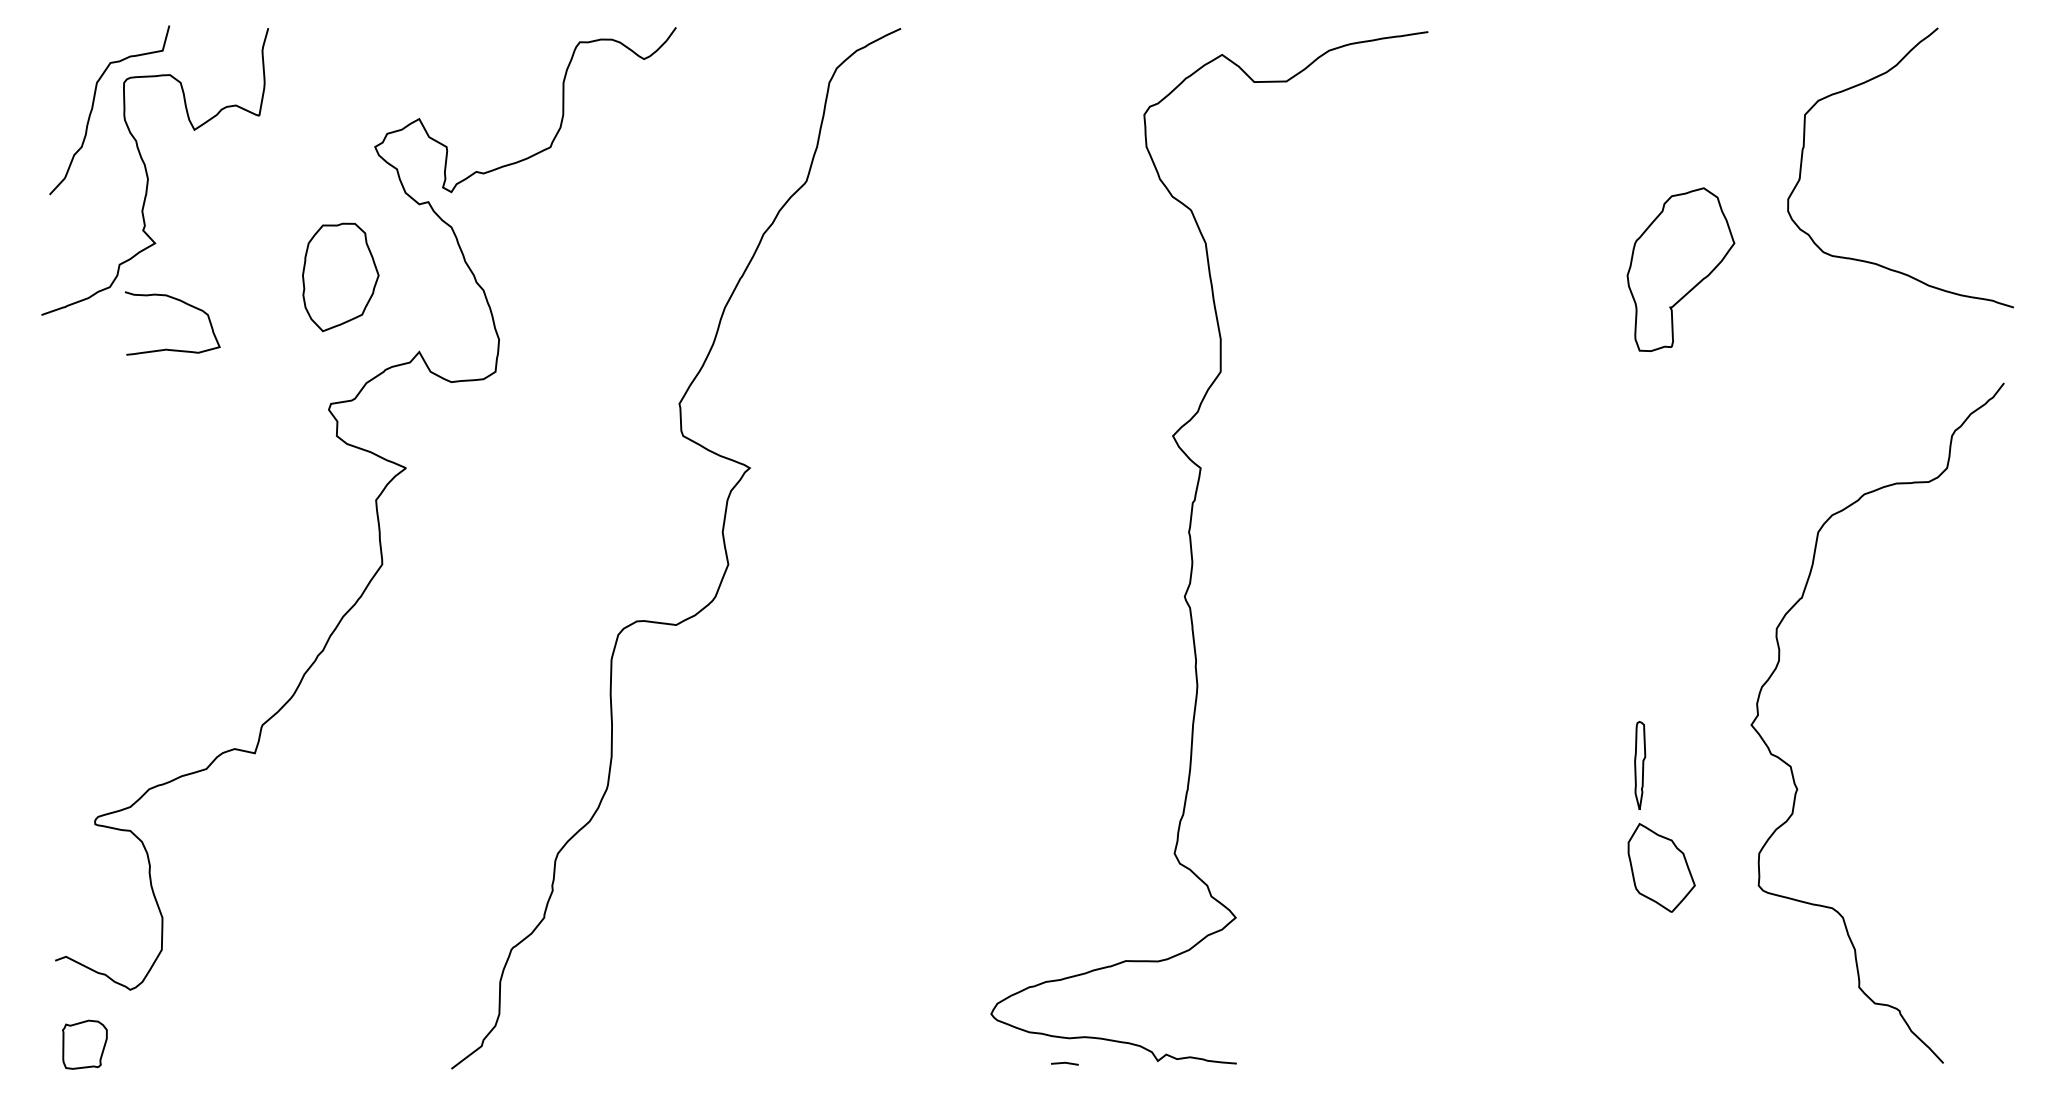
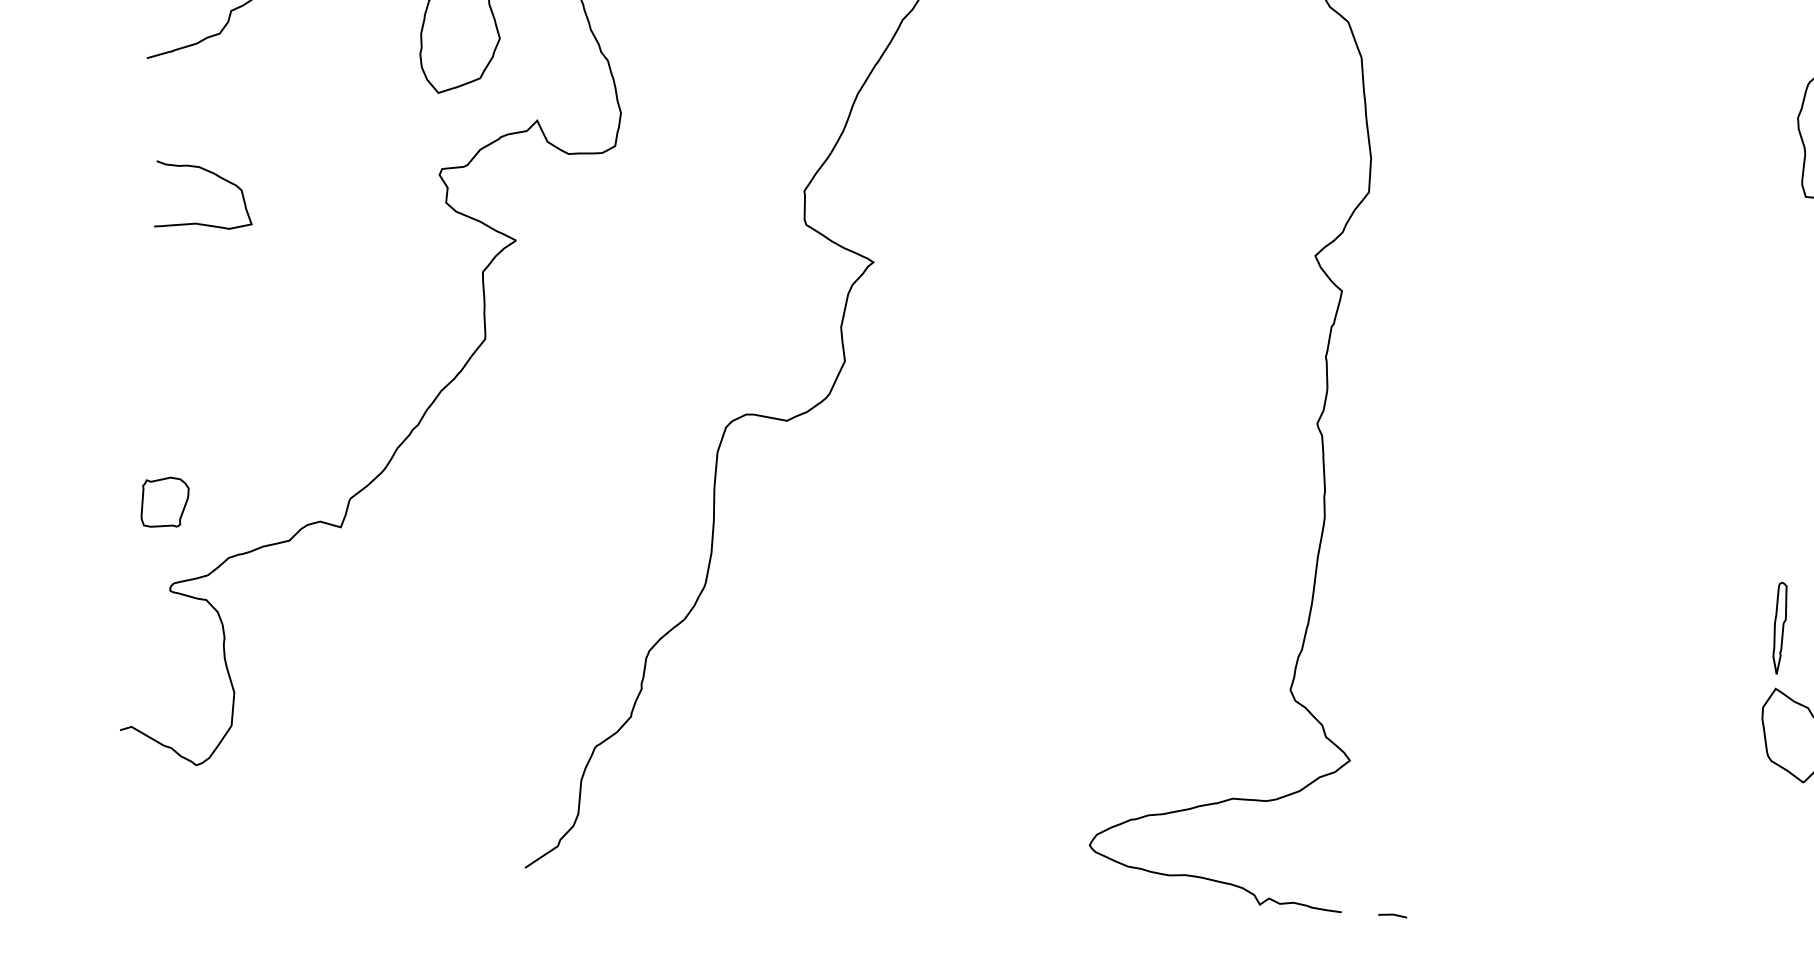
curve: (183, 303) -> (216, 176), moved
part: (84, 1044) -> (164, 502), moved
line: (1064, 1063) -> (1392, 915), moved

